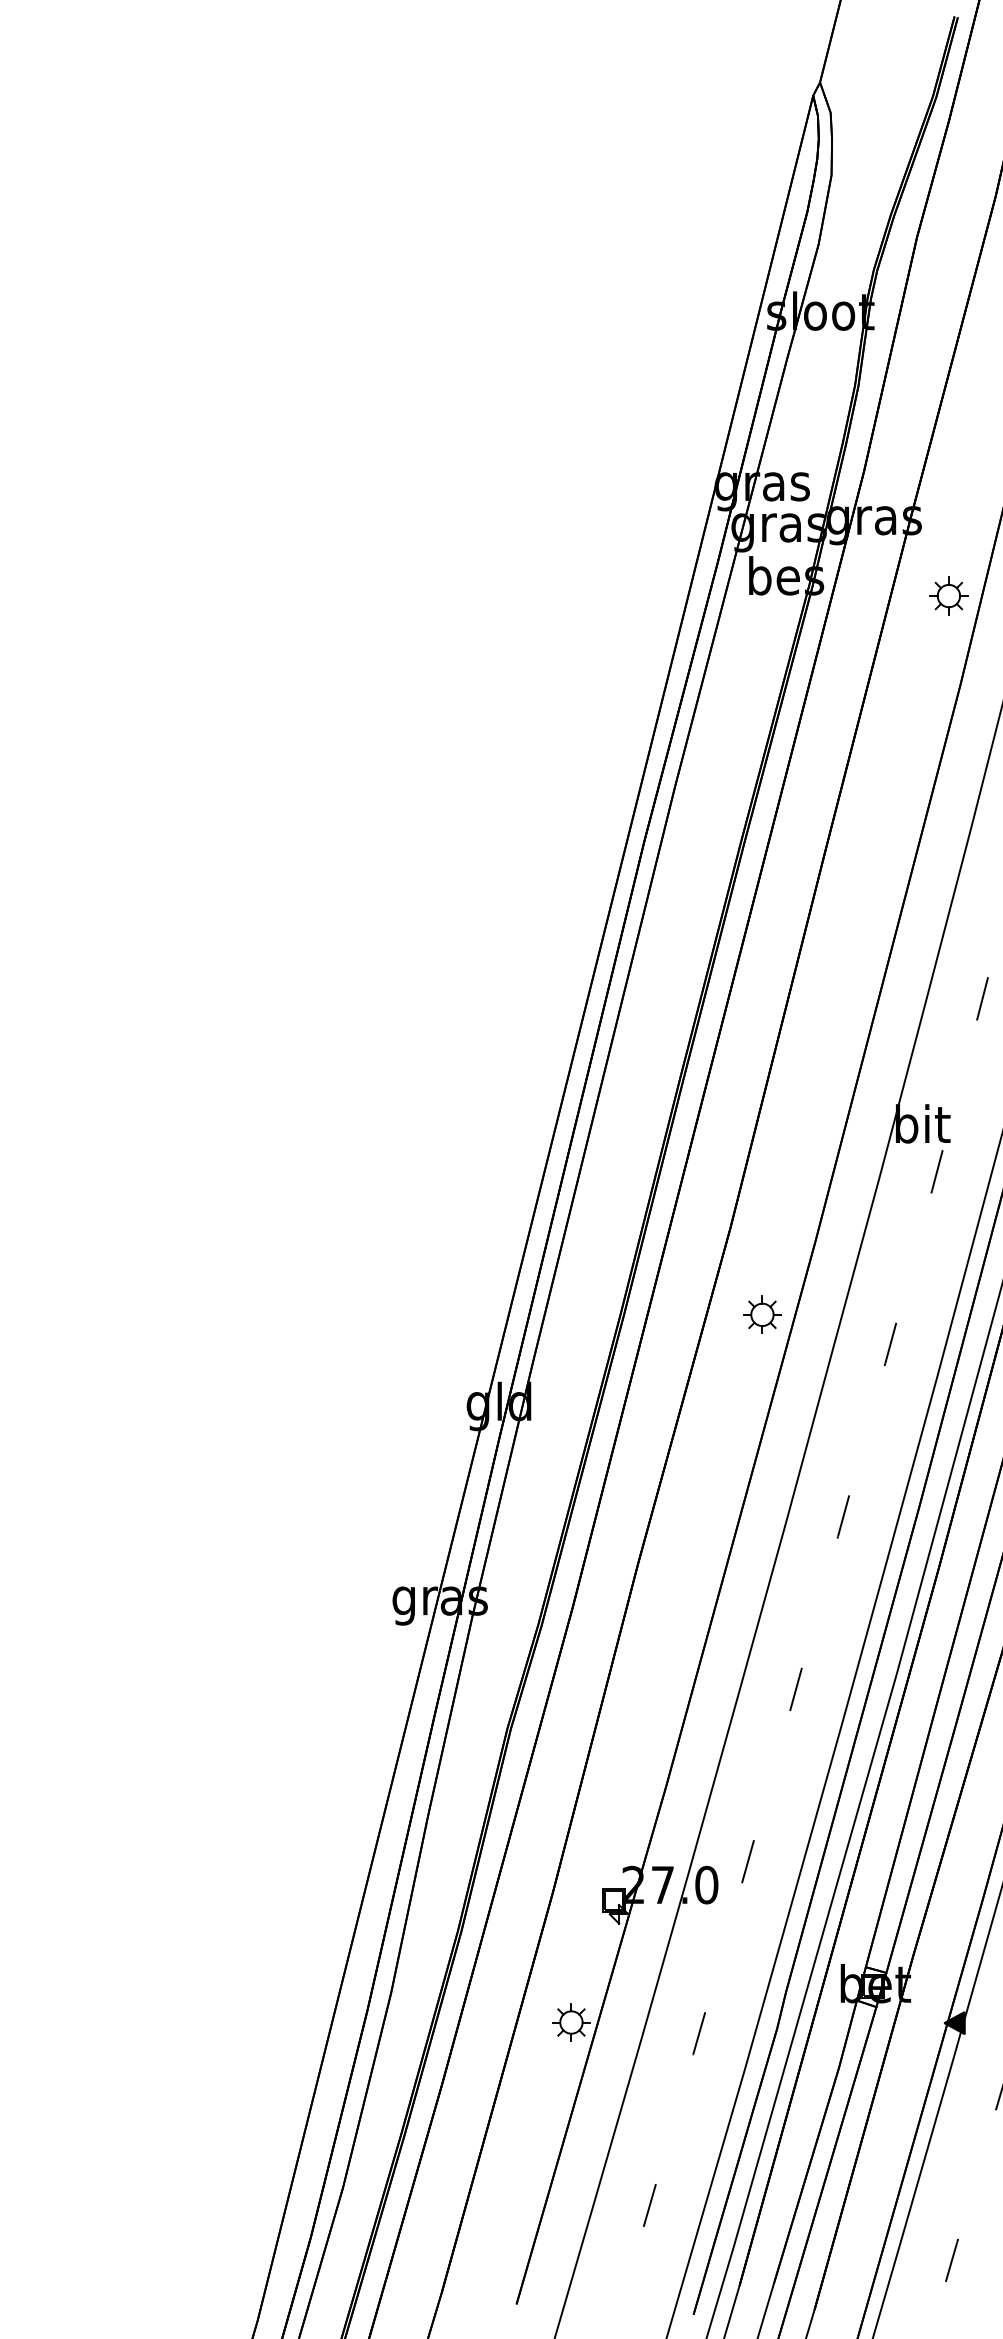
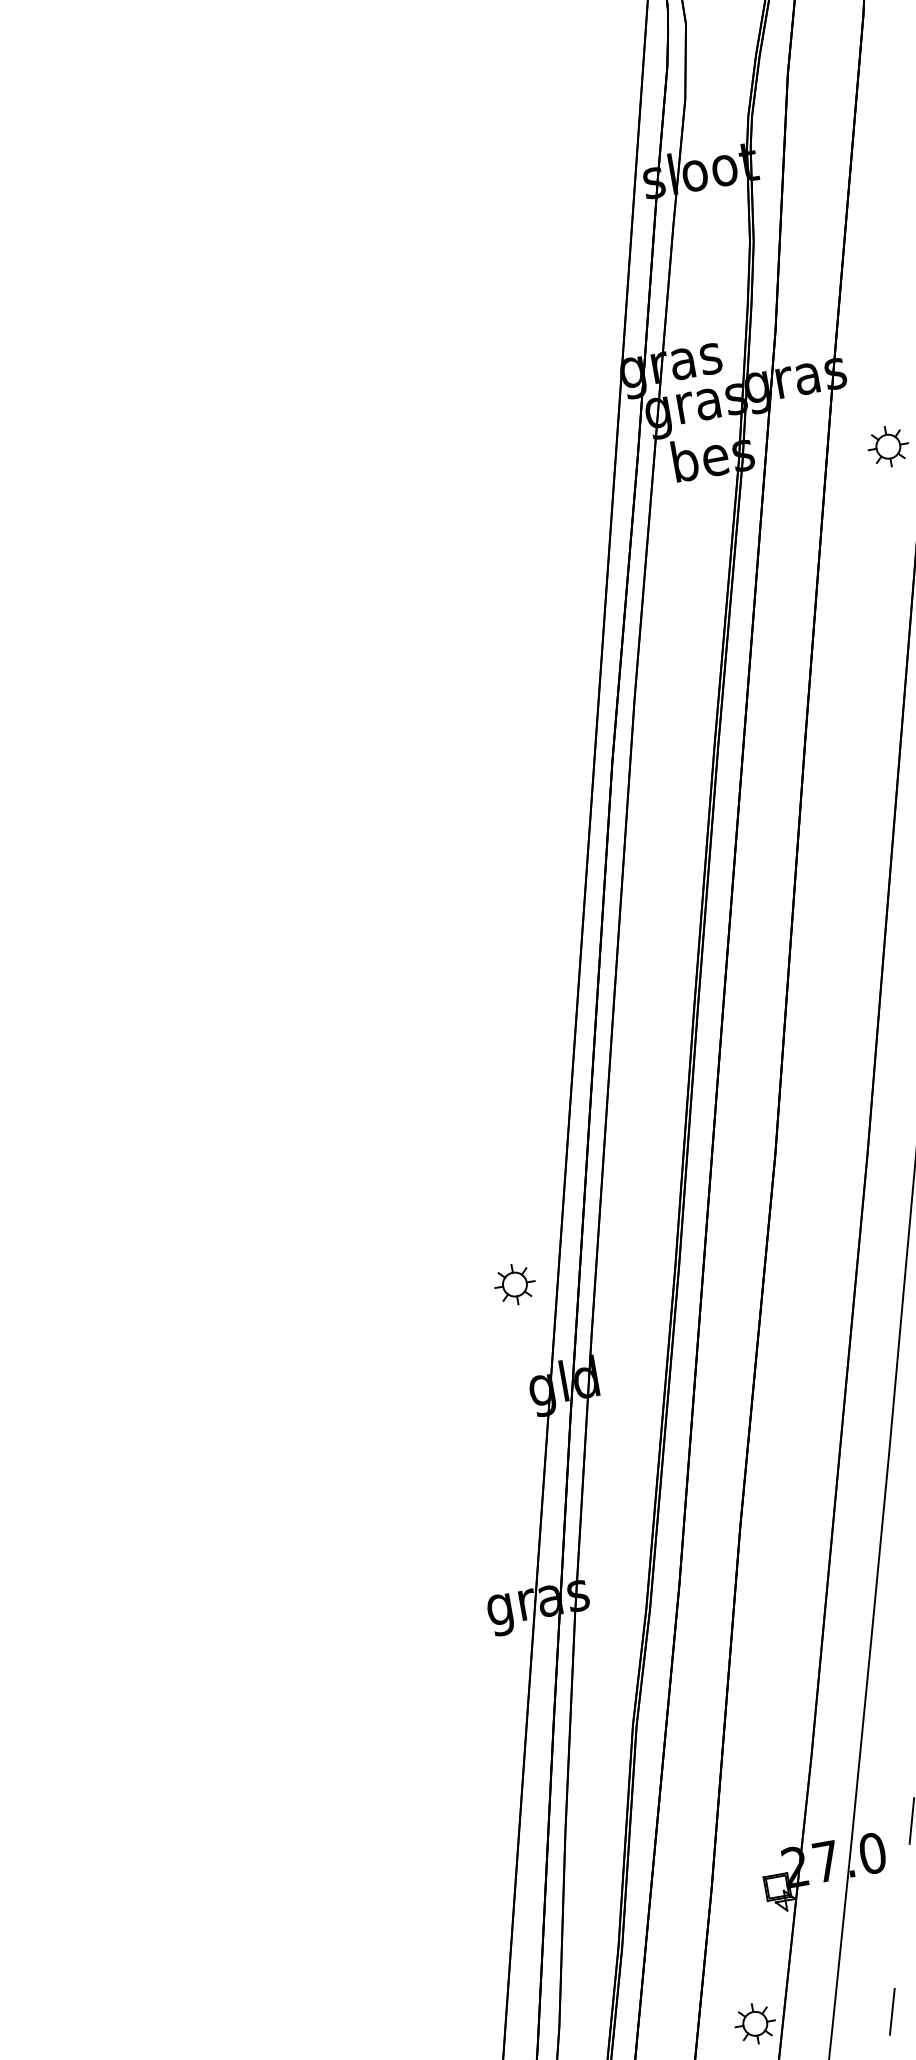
part: (762, 1314) -> (514, 1284), moved

